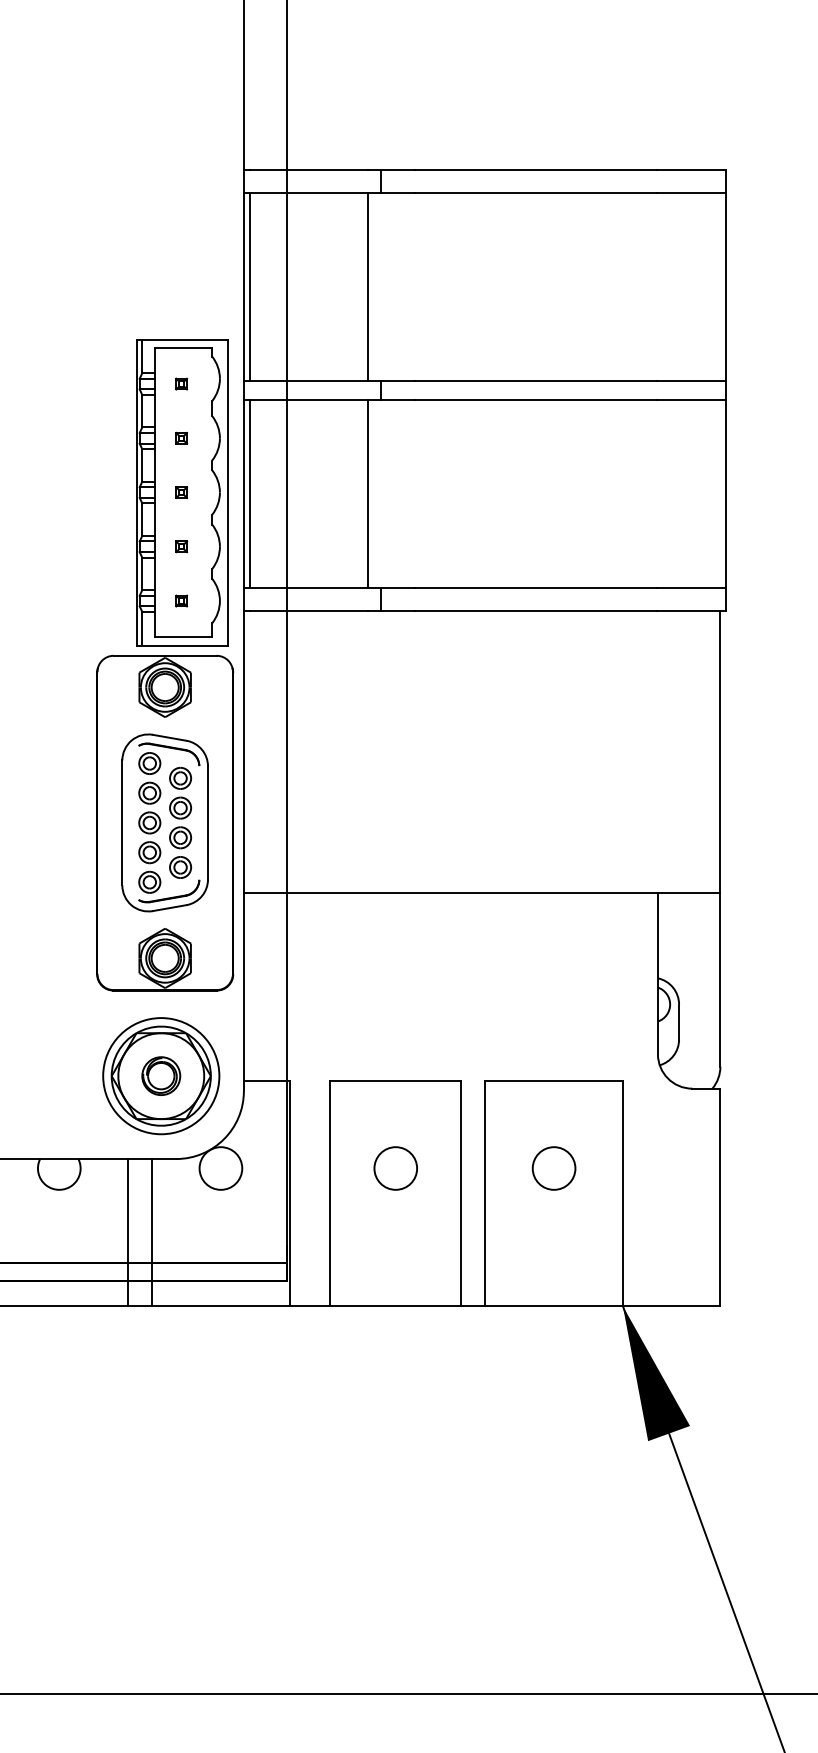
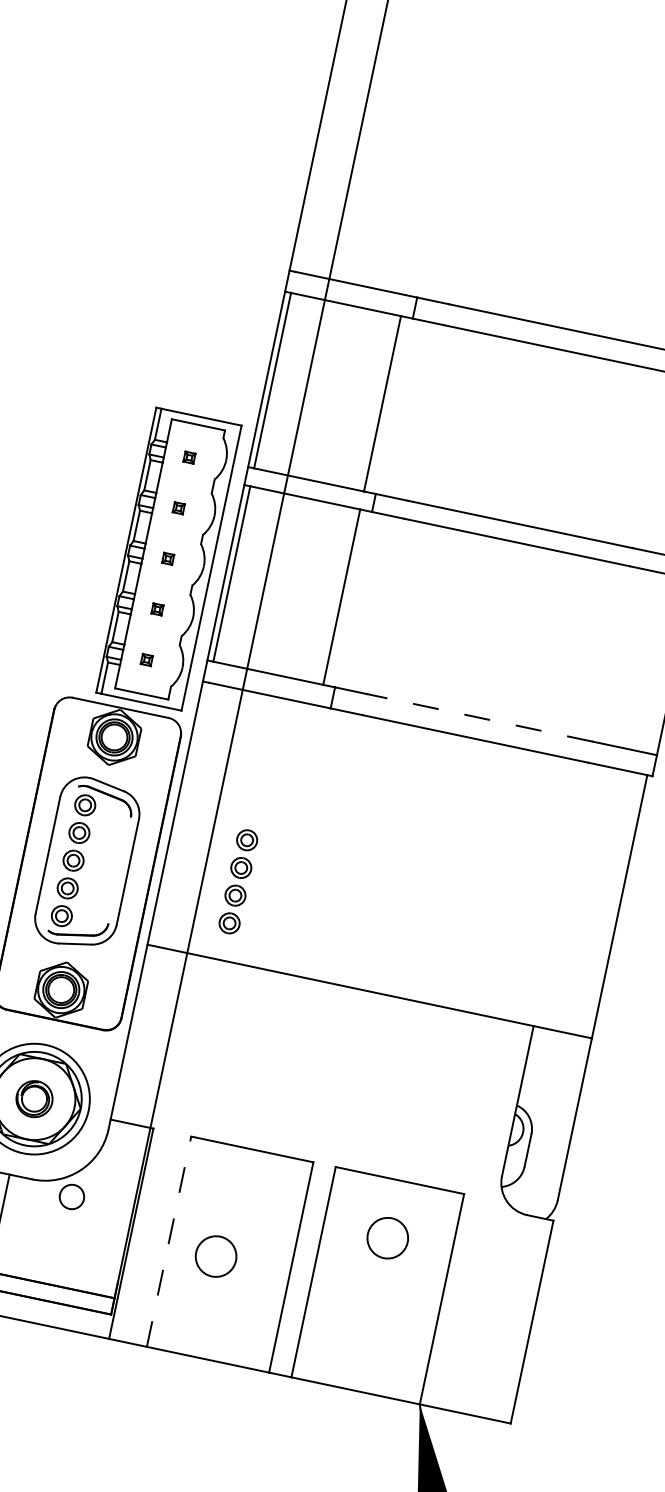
line: (536, 588) -> (480, 718), solid -> dashed
part: (180, 822) -> (238, 881), moved
circle: (220, 1168) -> (71, 1196), size x0.6
circle: (395, 1168) -> (215, 1256), moved
circle: (553, 1168) -> (387, 1238), moved
line: (330, 1193) -> (169, 1241), solid -> dashed

